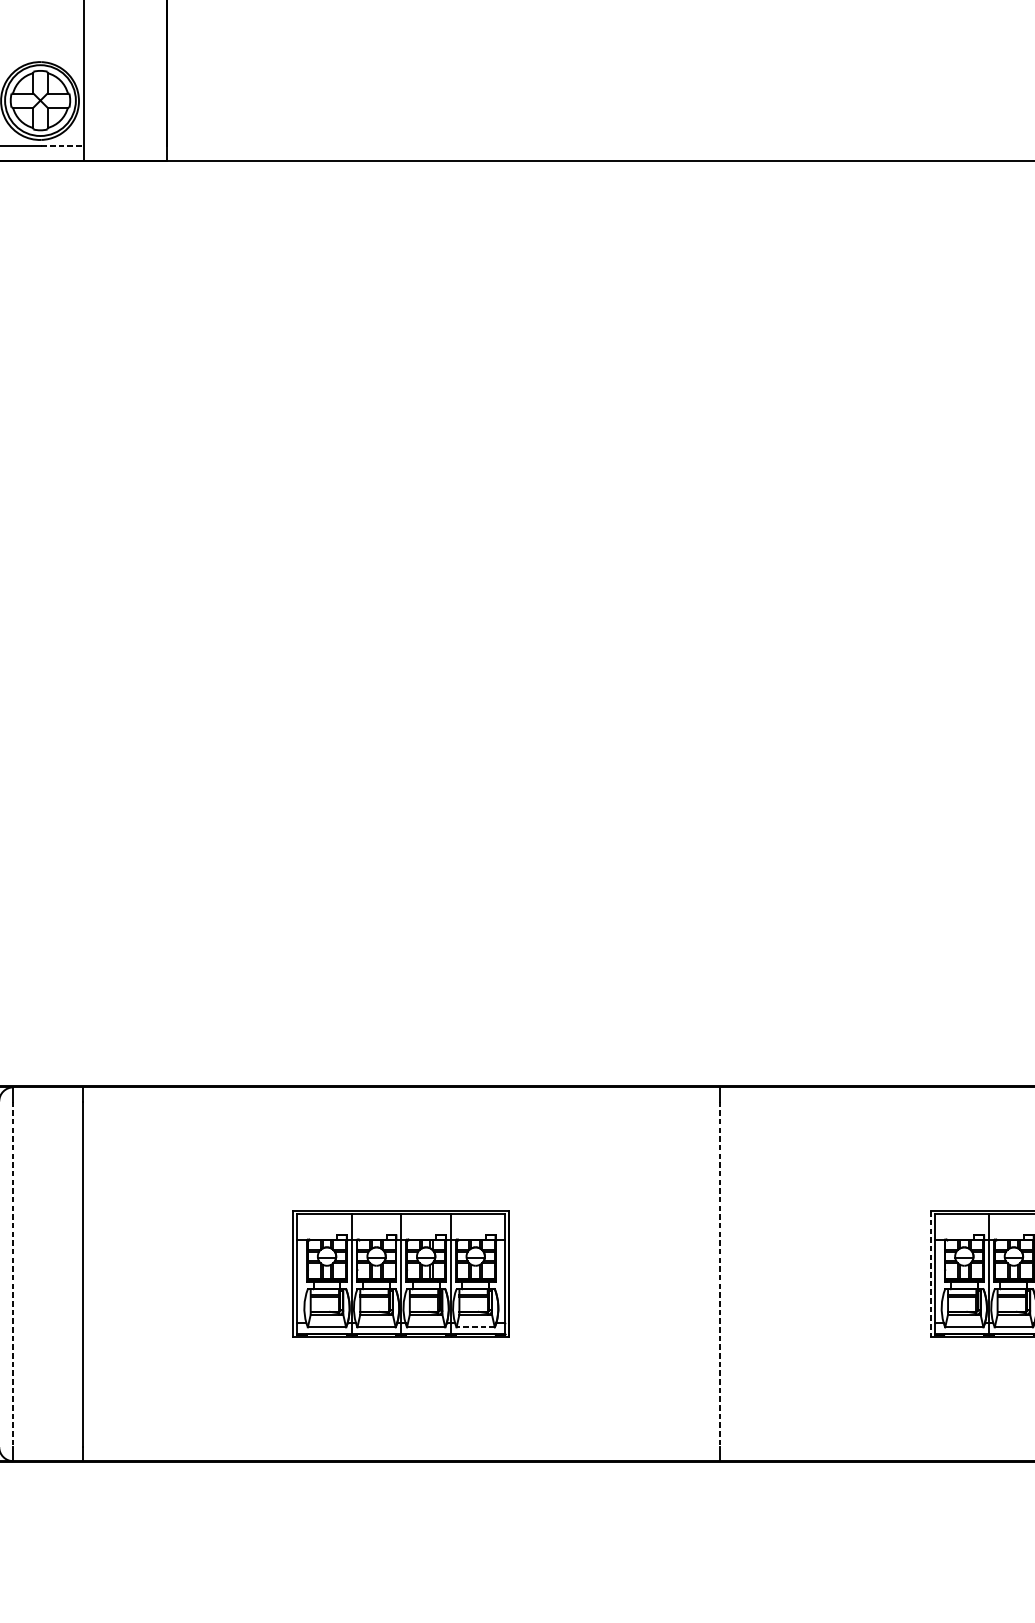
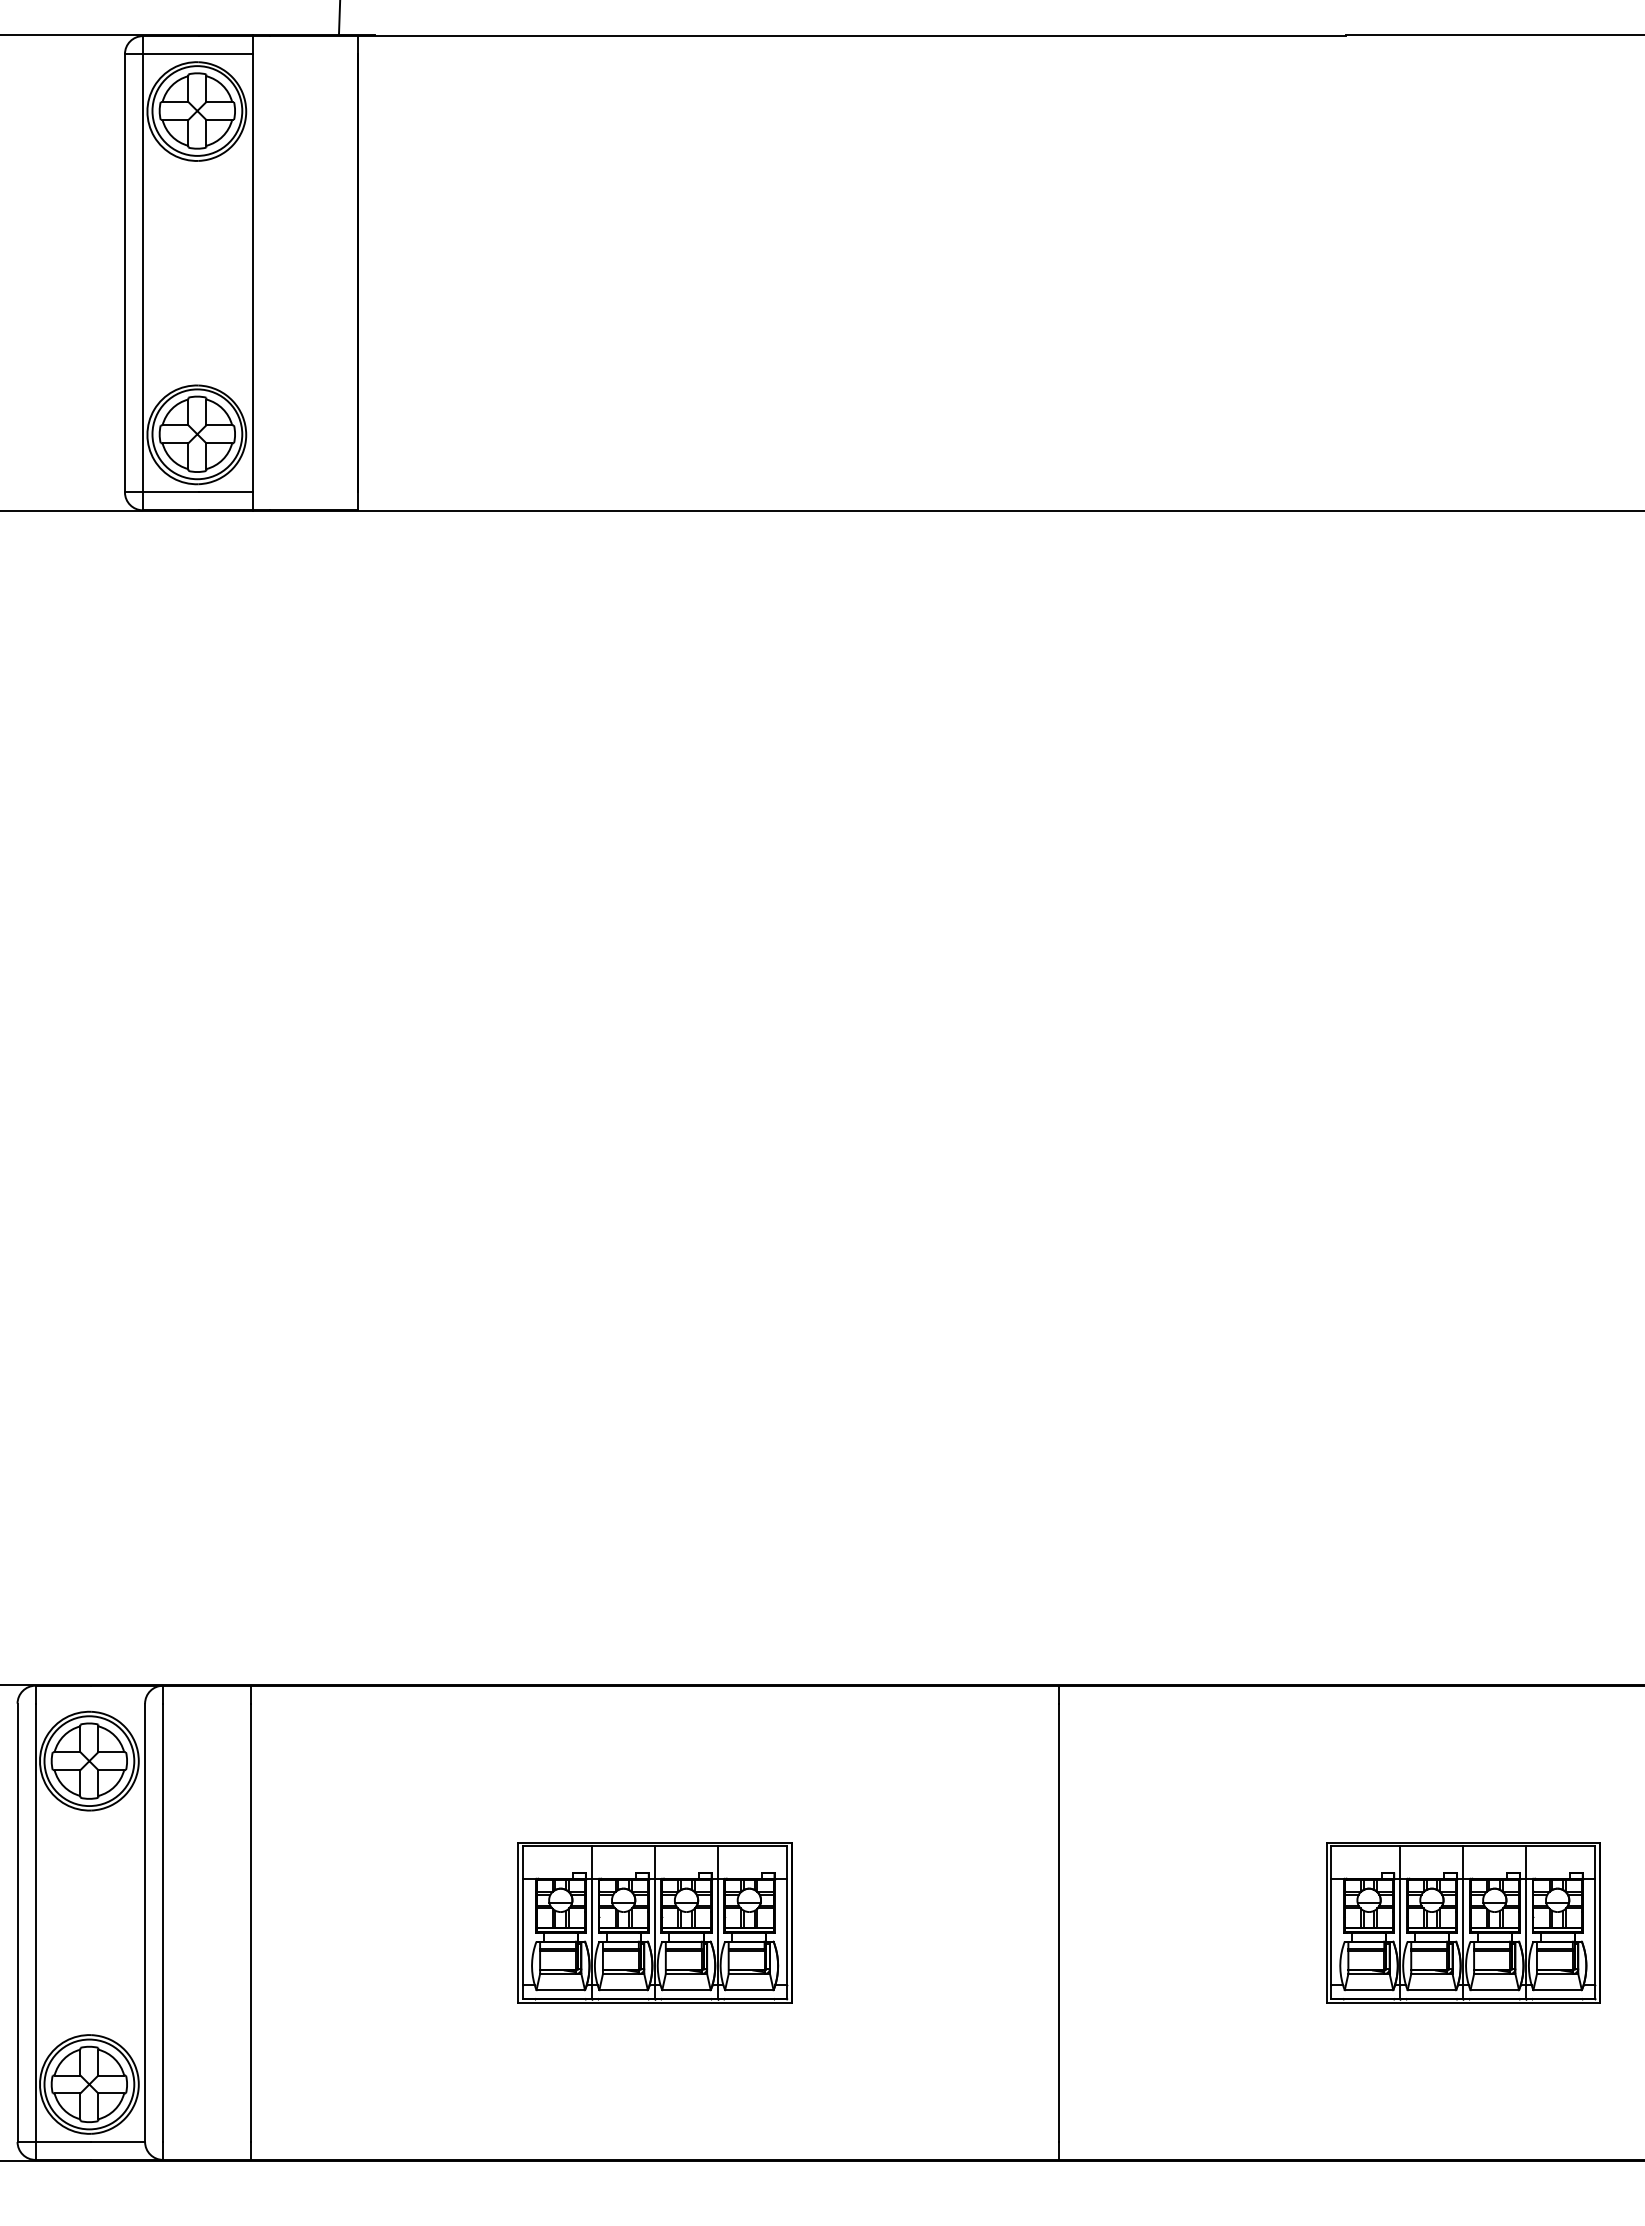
line: (62, 146) -> (225, 492), dashed -> solid
line: (13, 1274) -> (163, 1923), dashed -> solid
line: (720, 1274) -> (1059, 1923), dashed -> solid
line: (930, 1274) -> (1326, 1922), dashed -> solid
line: (475, 1327) -> (748, 1990), dashed -> solid

